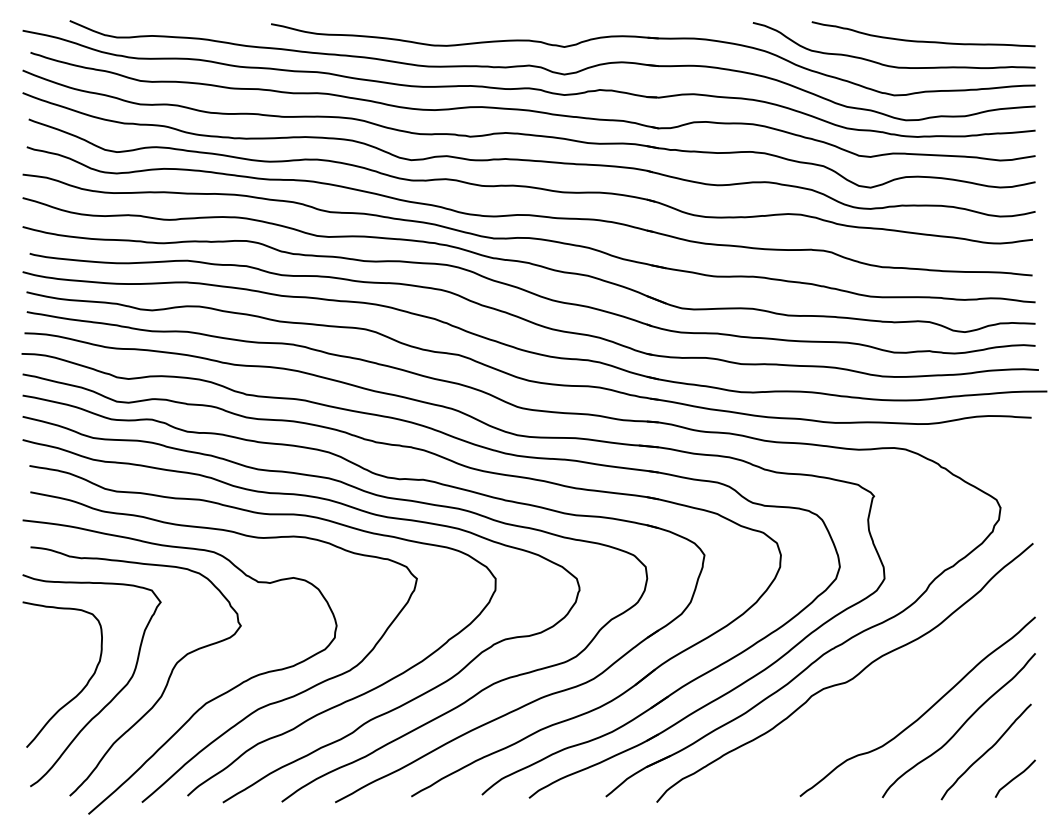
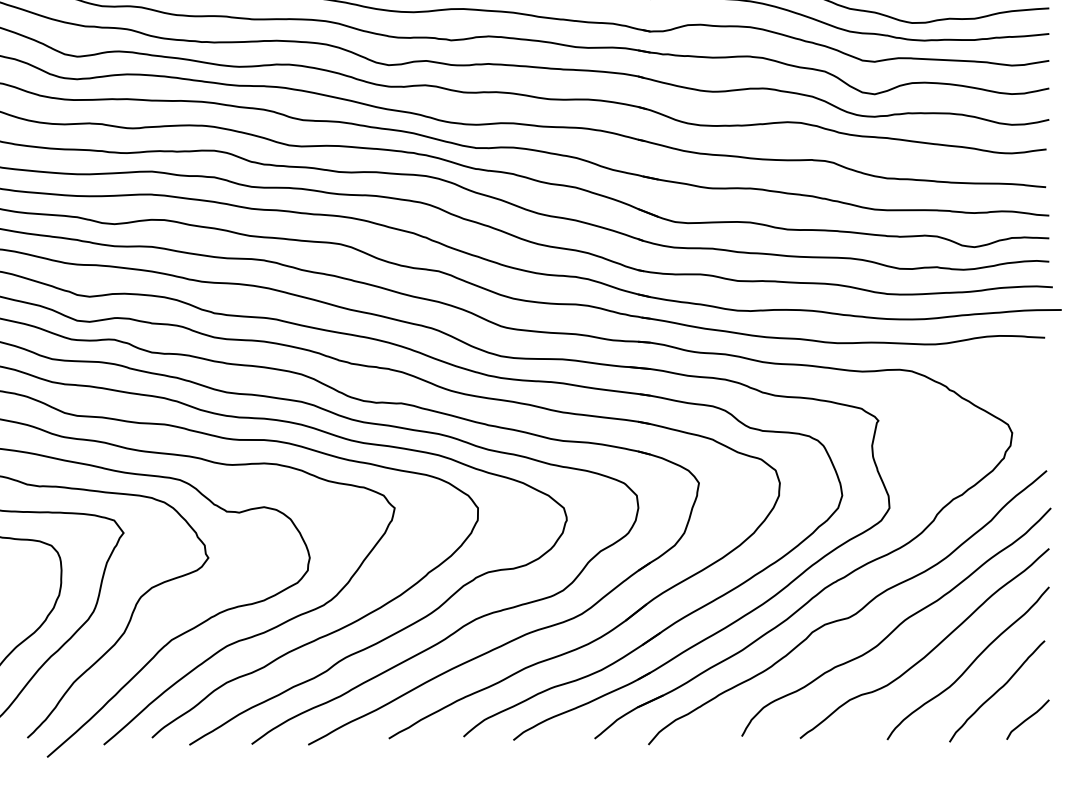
curve: (893, 688) -> (898, 624), added

